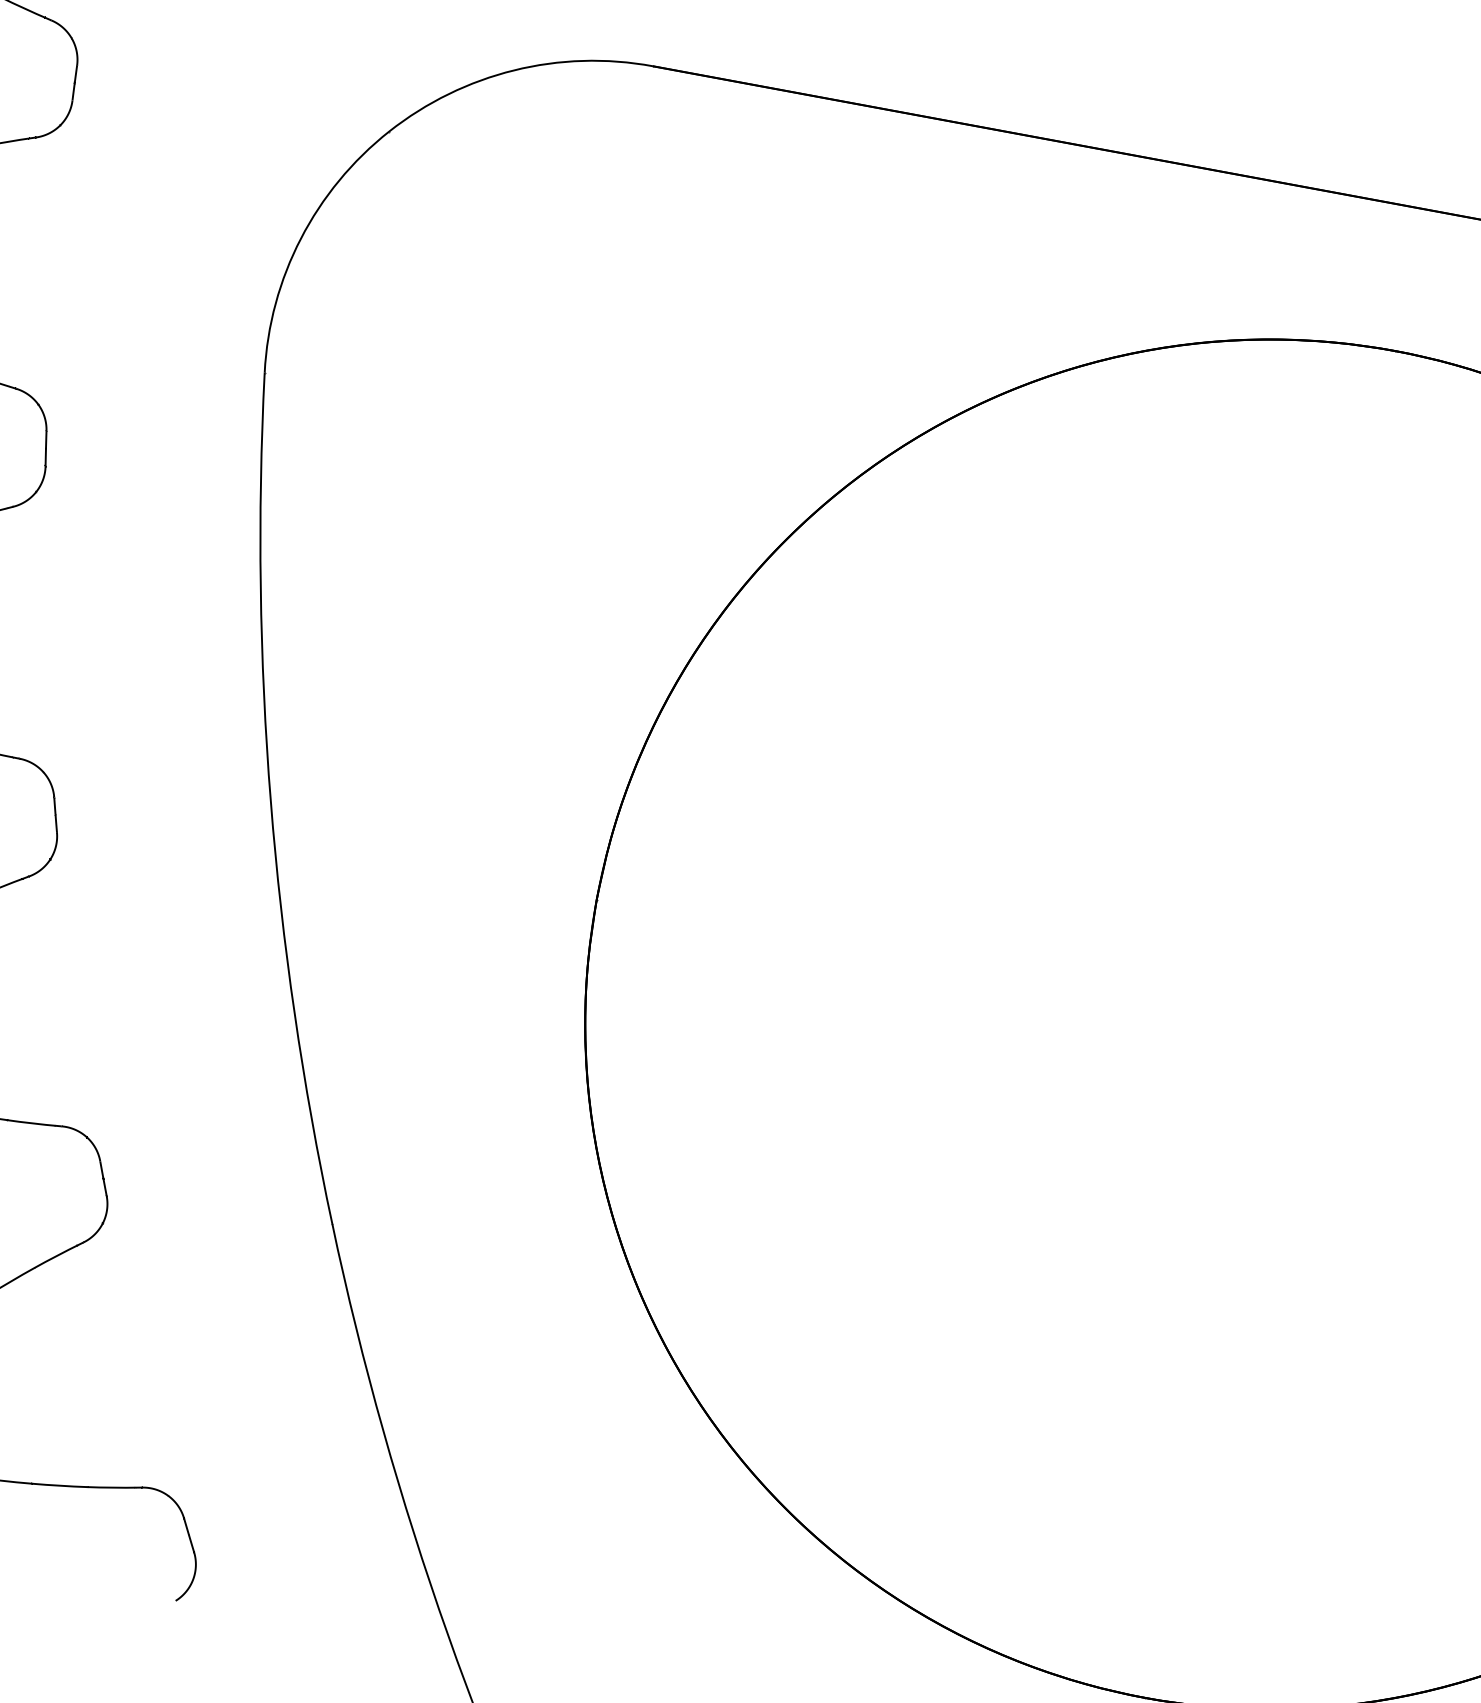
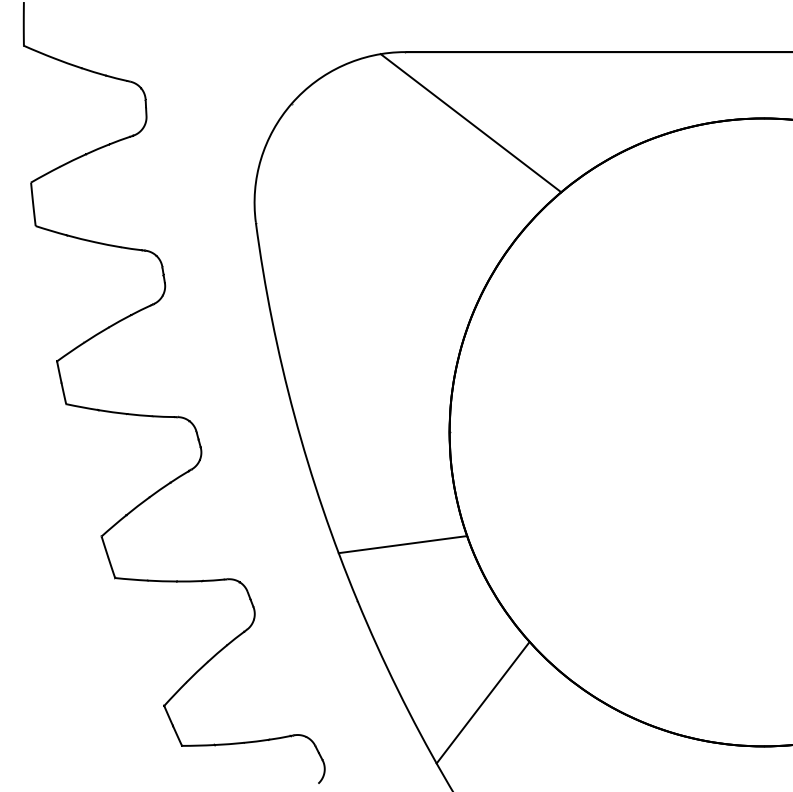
line: (764, 245) -> (470, 123), added
line: (451, 1121) -> (402, 544), added
line: (560, 1492) -> (482, 702), added

